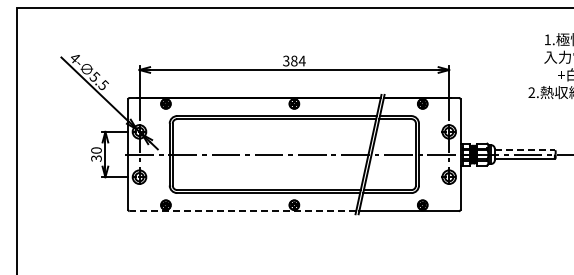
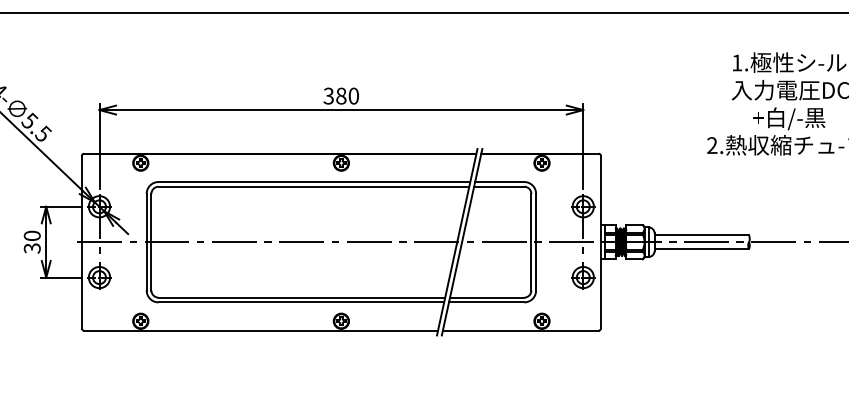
text: (301, 60) -> (352, 95), 384 -> 380
line: (525, 150) -> (702, 235), dashed -> solid
line: (242, 211) -> (260, 331), dashed -> solid

